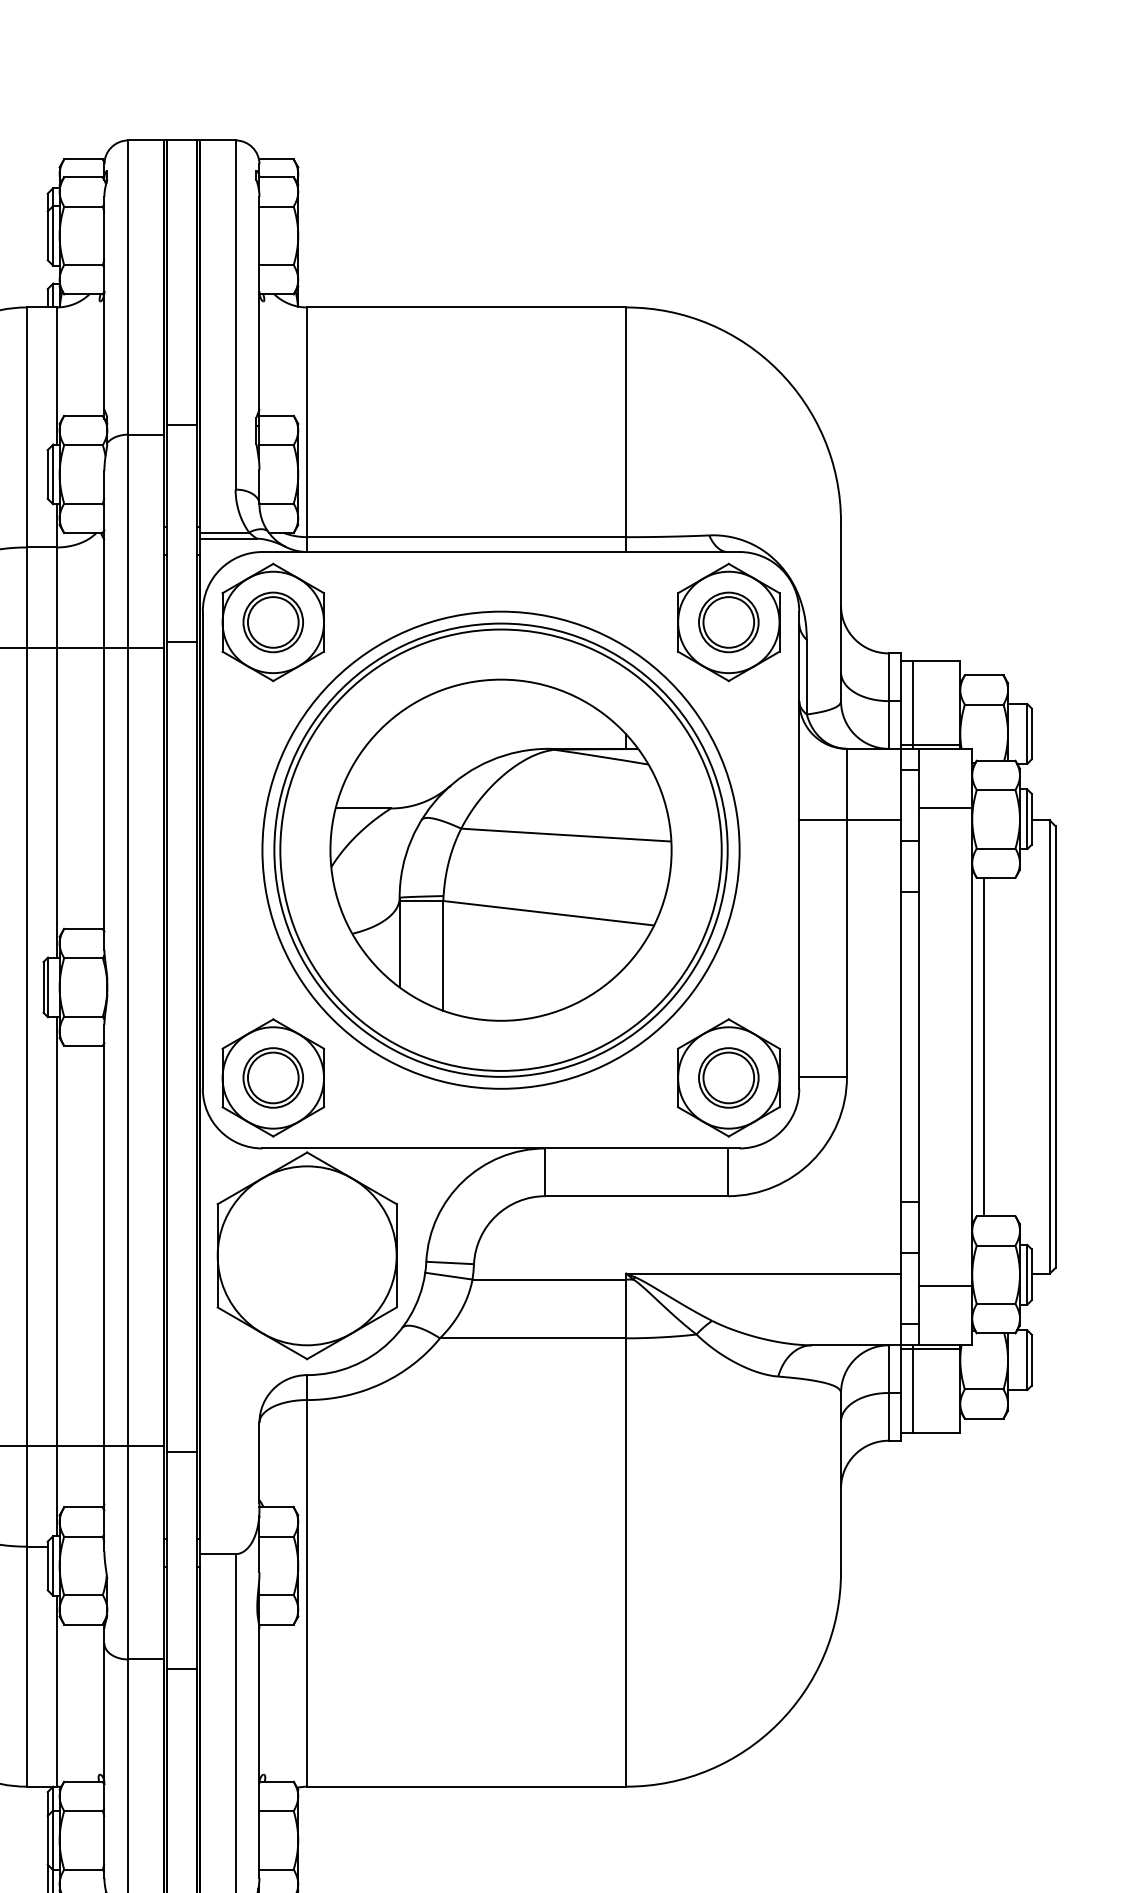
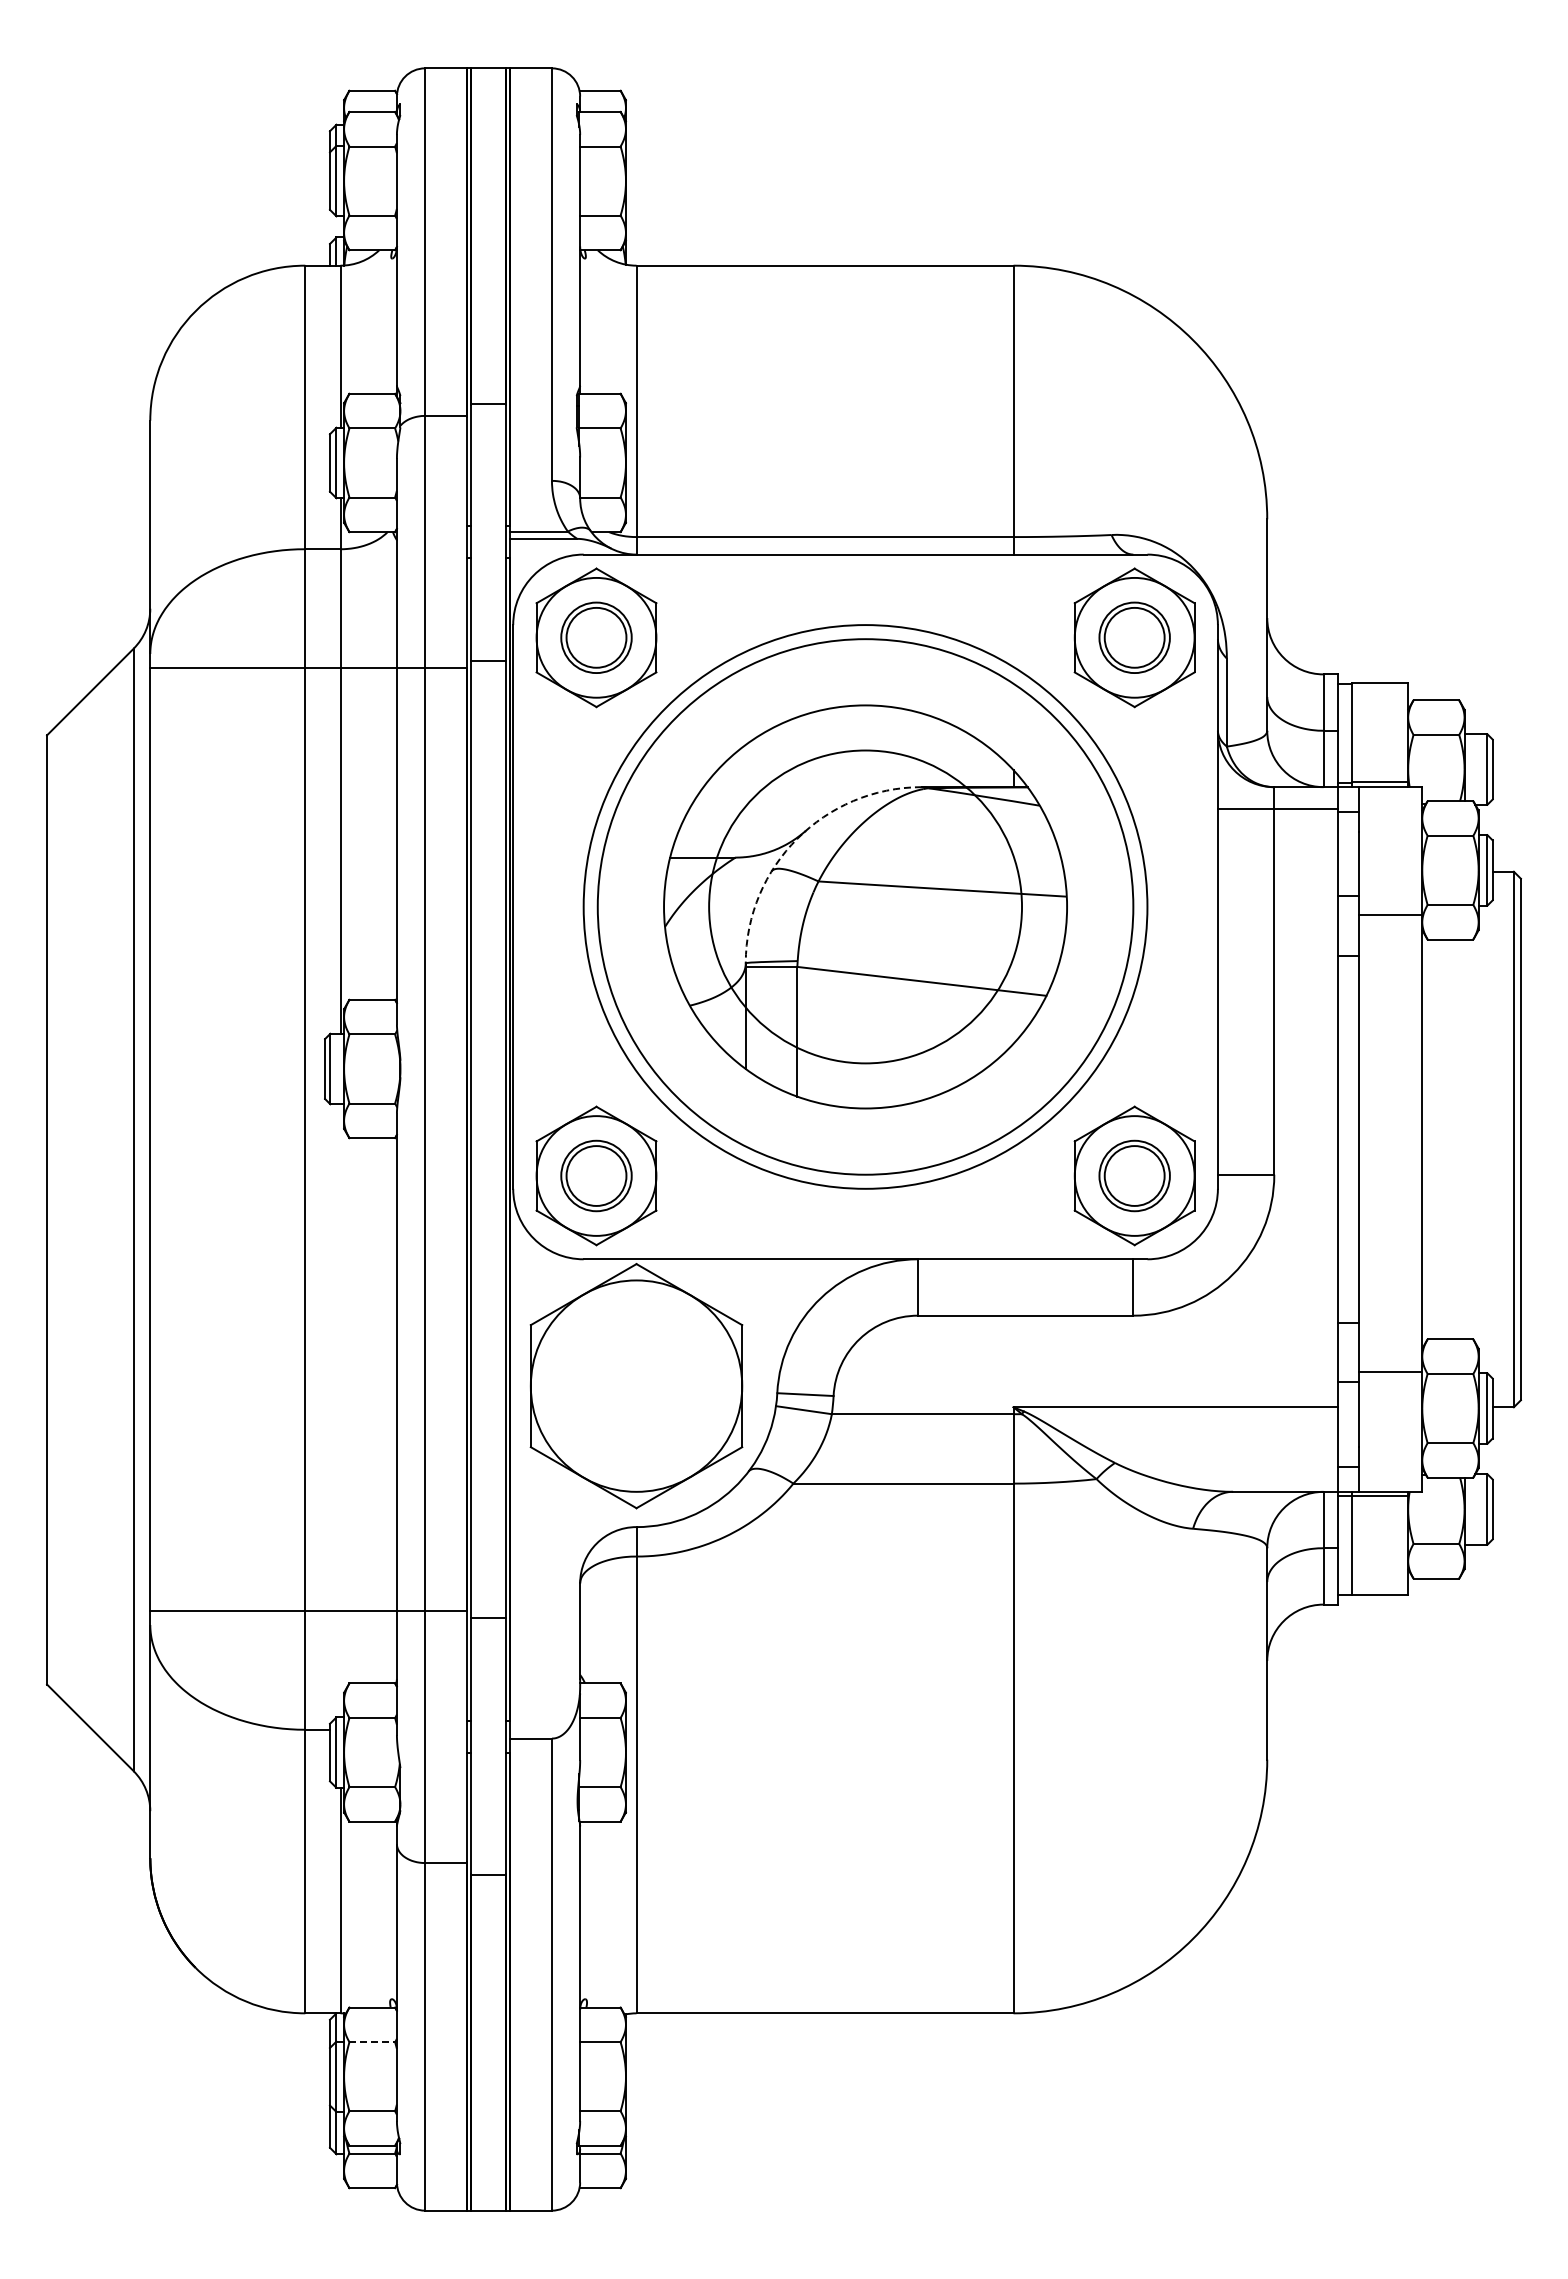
arc: (443, 792) -> (797, 838), solid -> dashed
line: (945, 808) -> (1390, 914), moved
line: (849, 820) -> (1277, 808), moved
circle: (500, 849) -> (865, 906), size x0.6
line: (984, 1047) -> (1436, 1139), removed
line: (56, 1276) -> (340, 1410), removed
line: (945, 1285) -> (1390, 1372), moved
line: (83, 1811) -> (372, 2042), solid -> dashed

